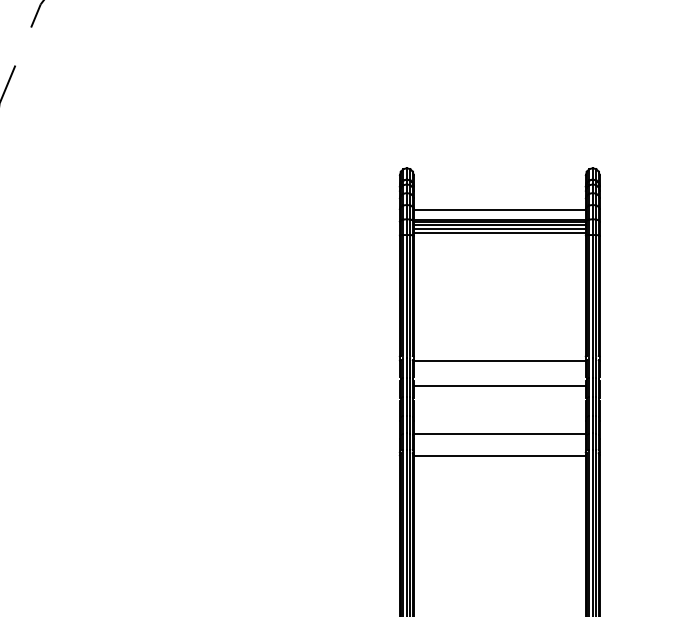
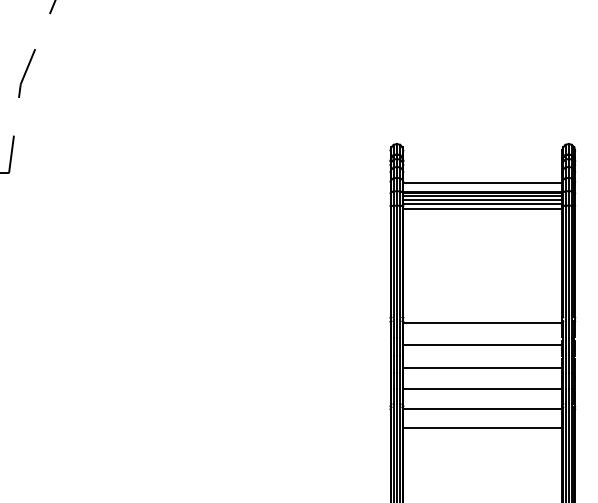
line: (499, 238) -> (482, 208), added
line: (499, 410) -> (482, 367), added
line: (499, 475) -> (482, 427), added

